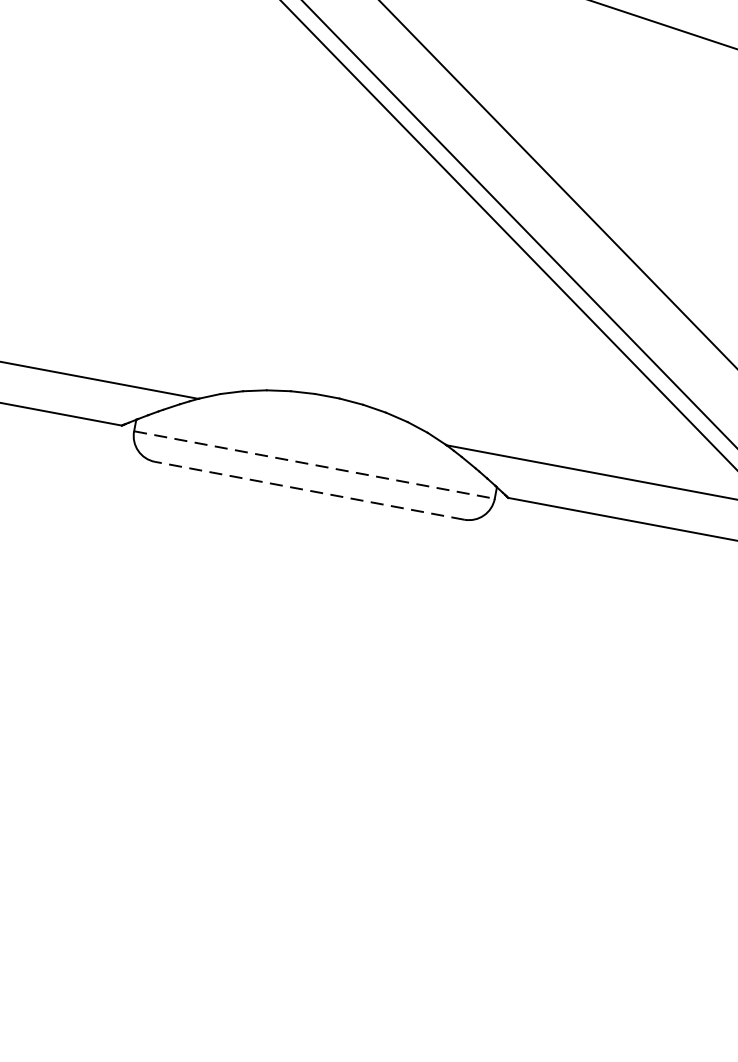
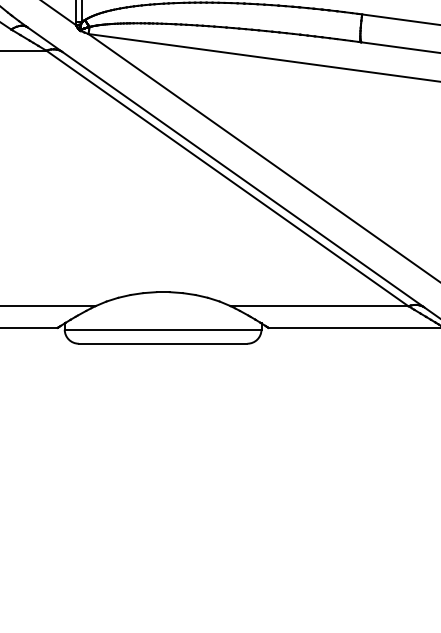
line: (315, 464) -> (163, 329), dashed -> solid
line: (308, 490) -> (162, 343), dashed -> solid

